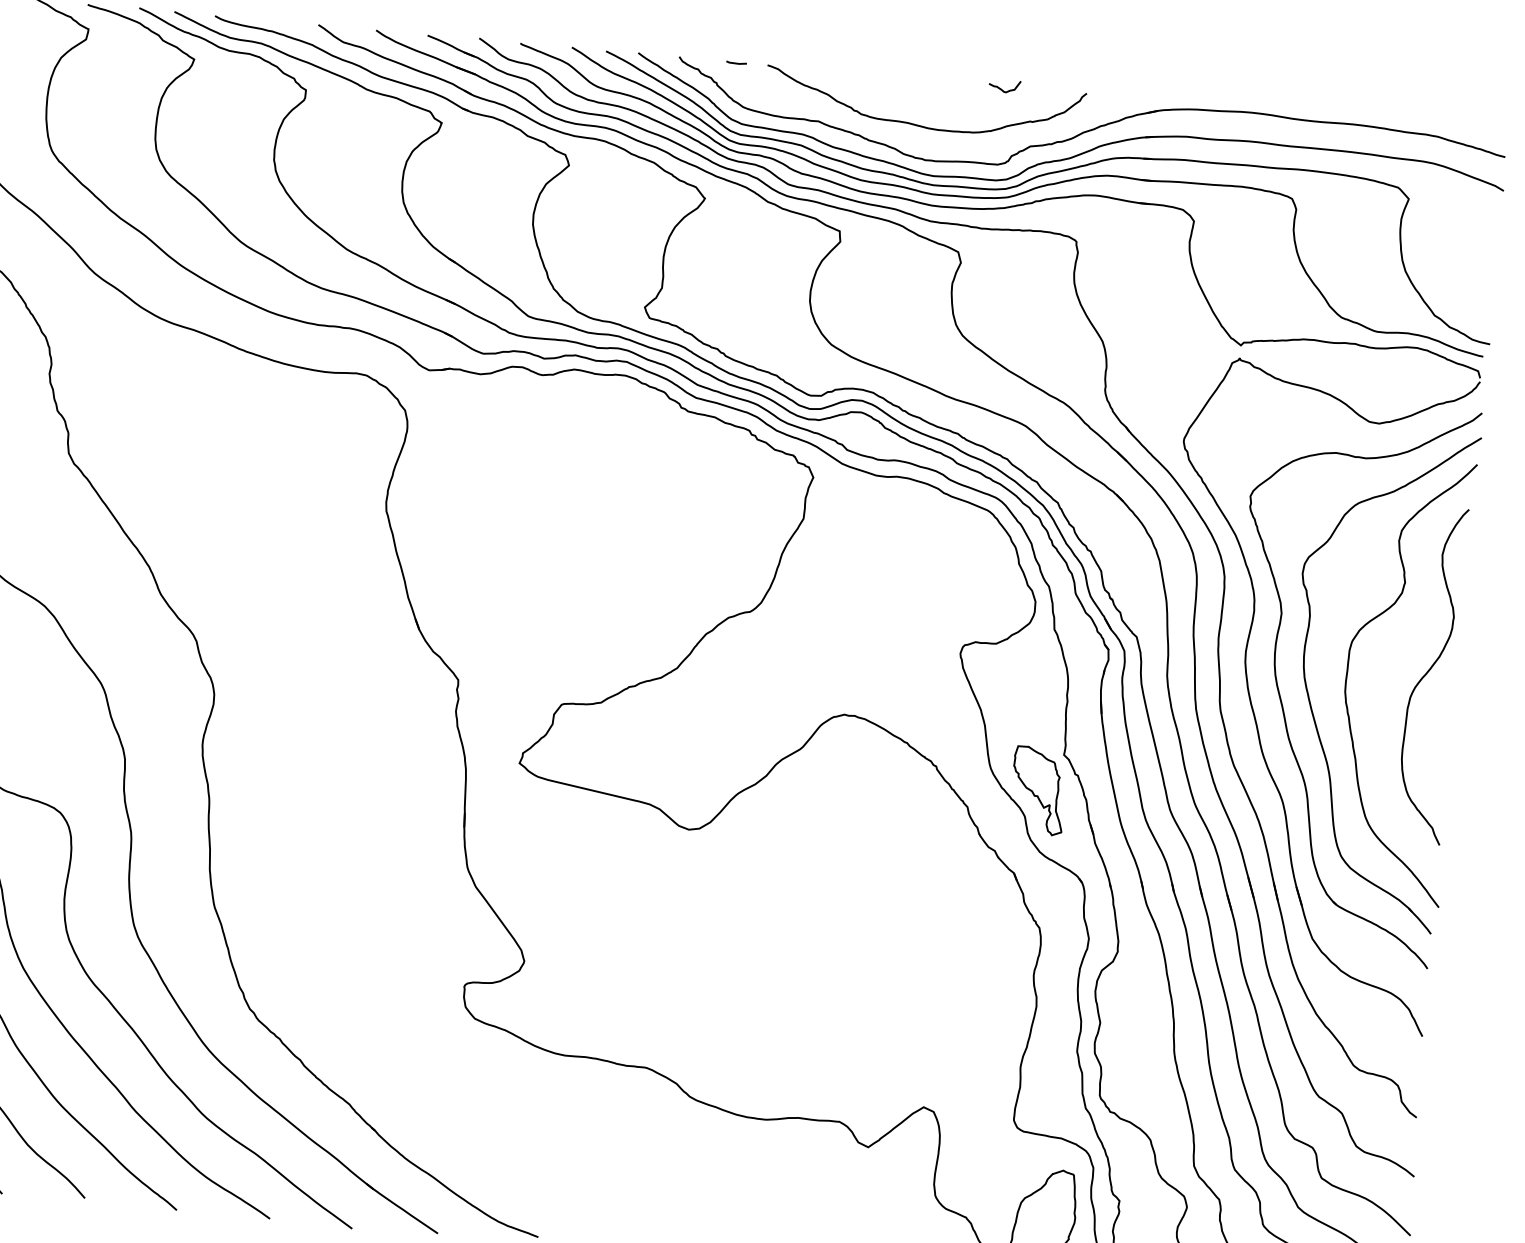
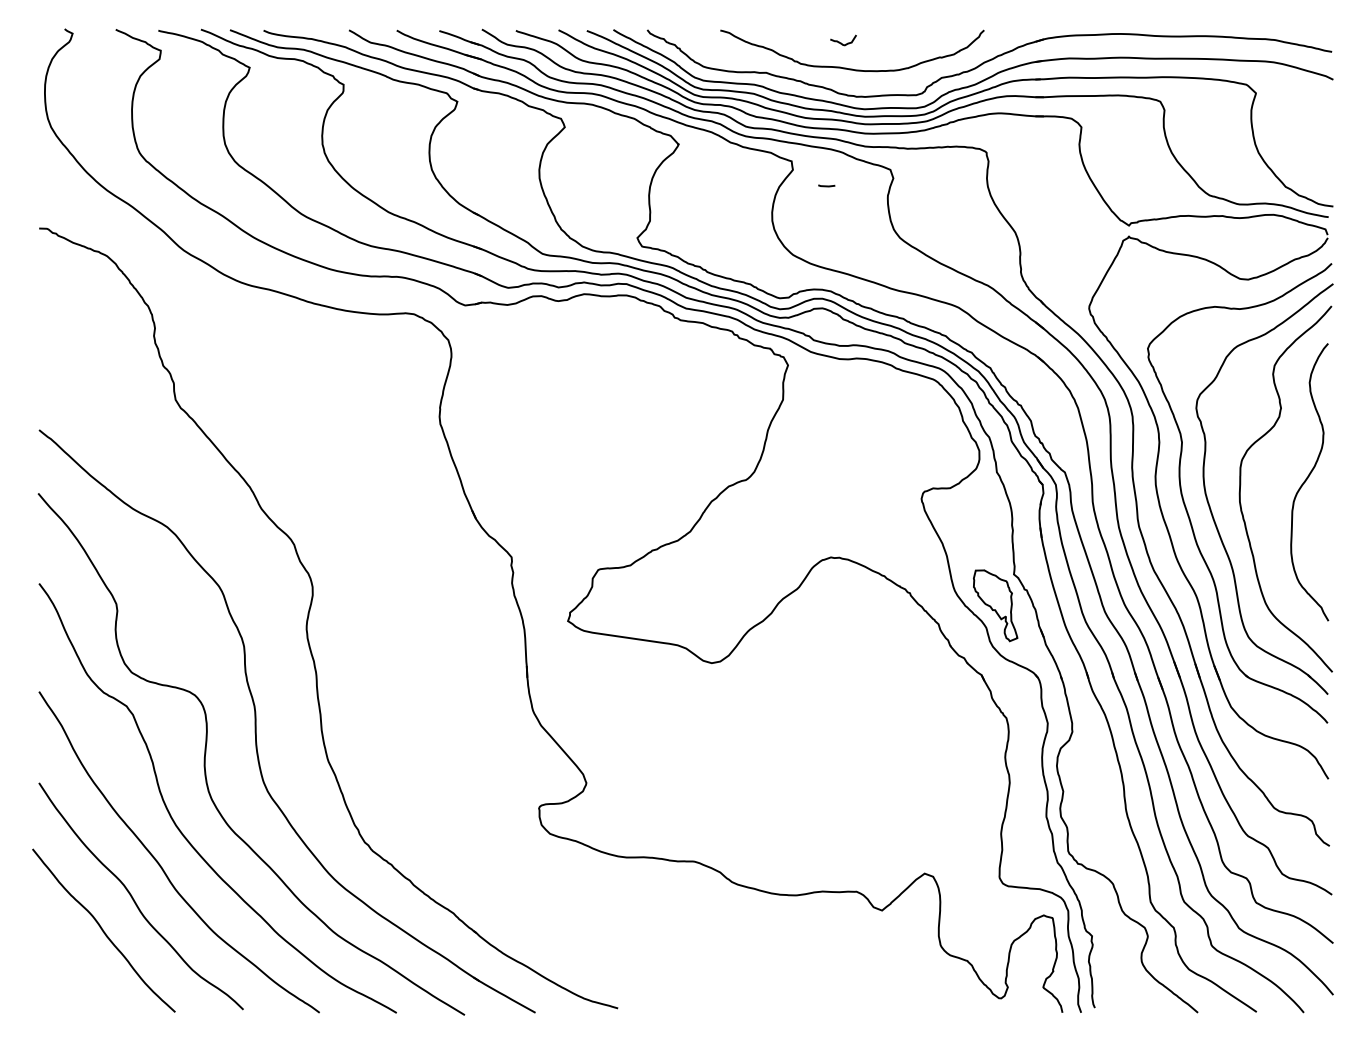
line: (736, 62) -> (826, 185), moved
curve: (1002, 88) -> (841, 42), moved

